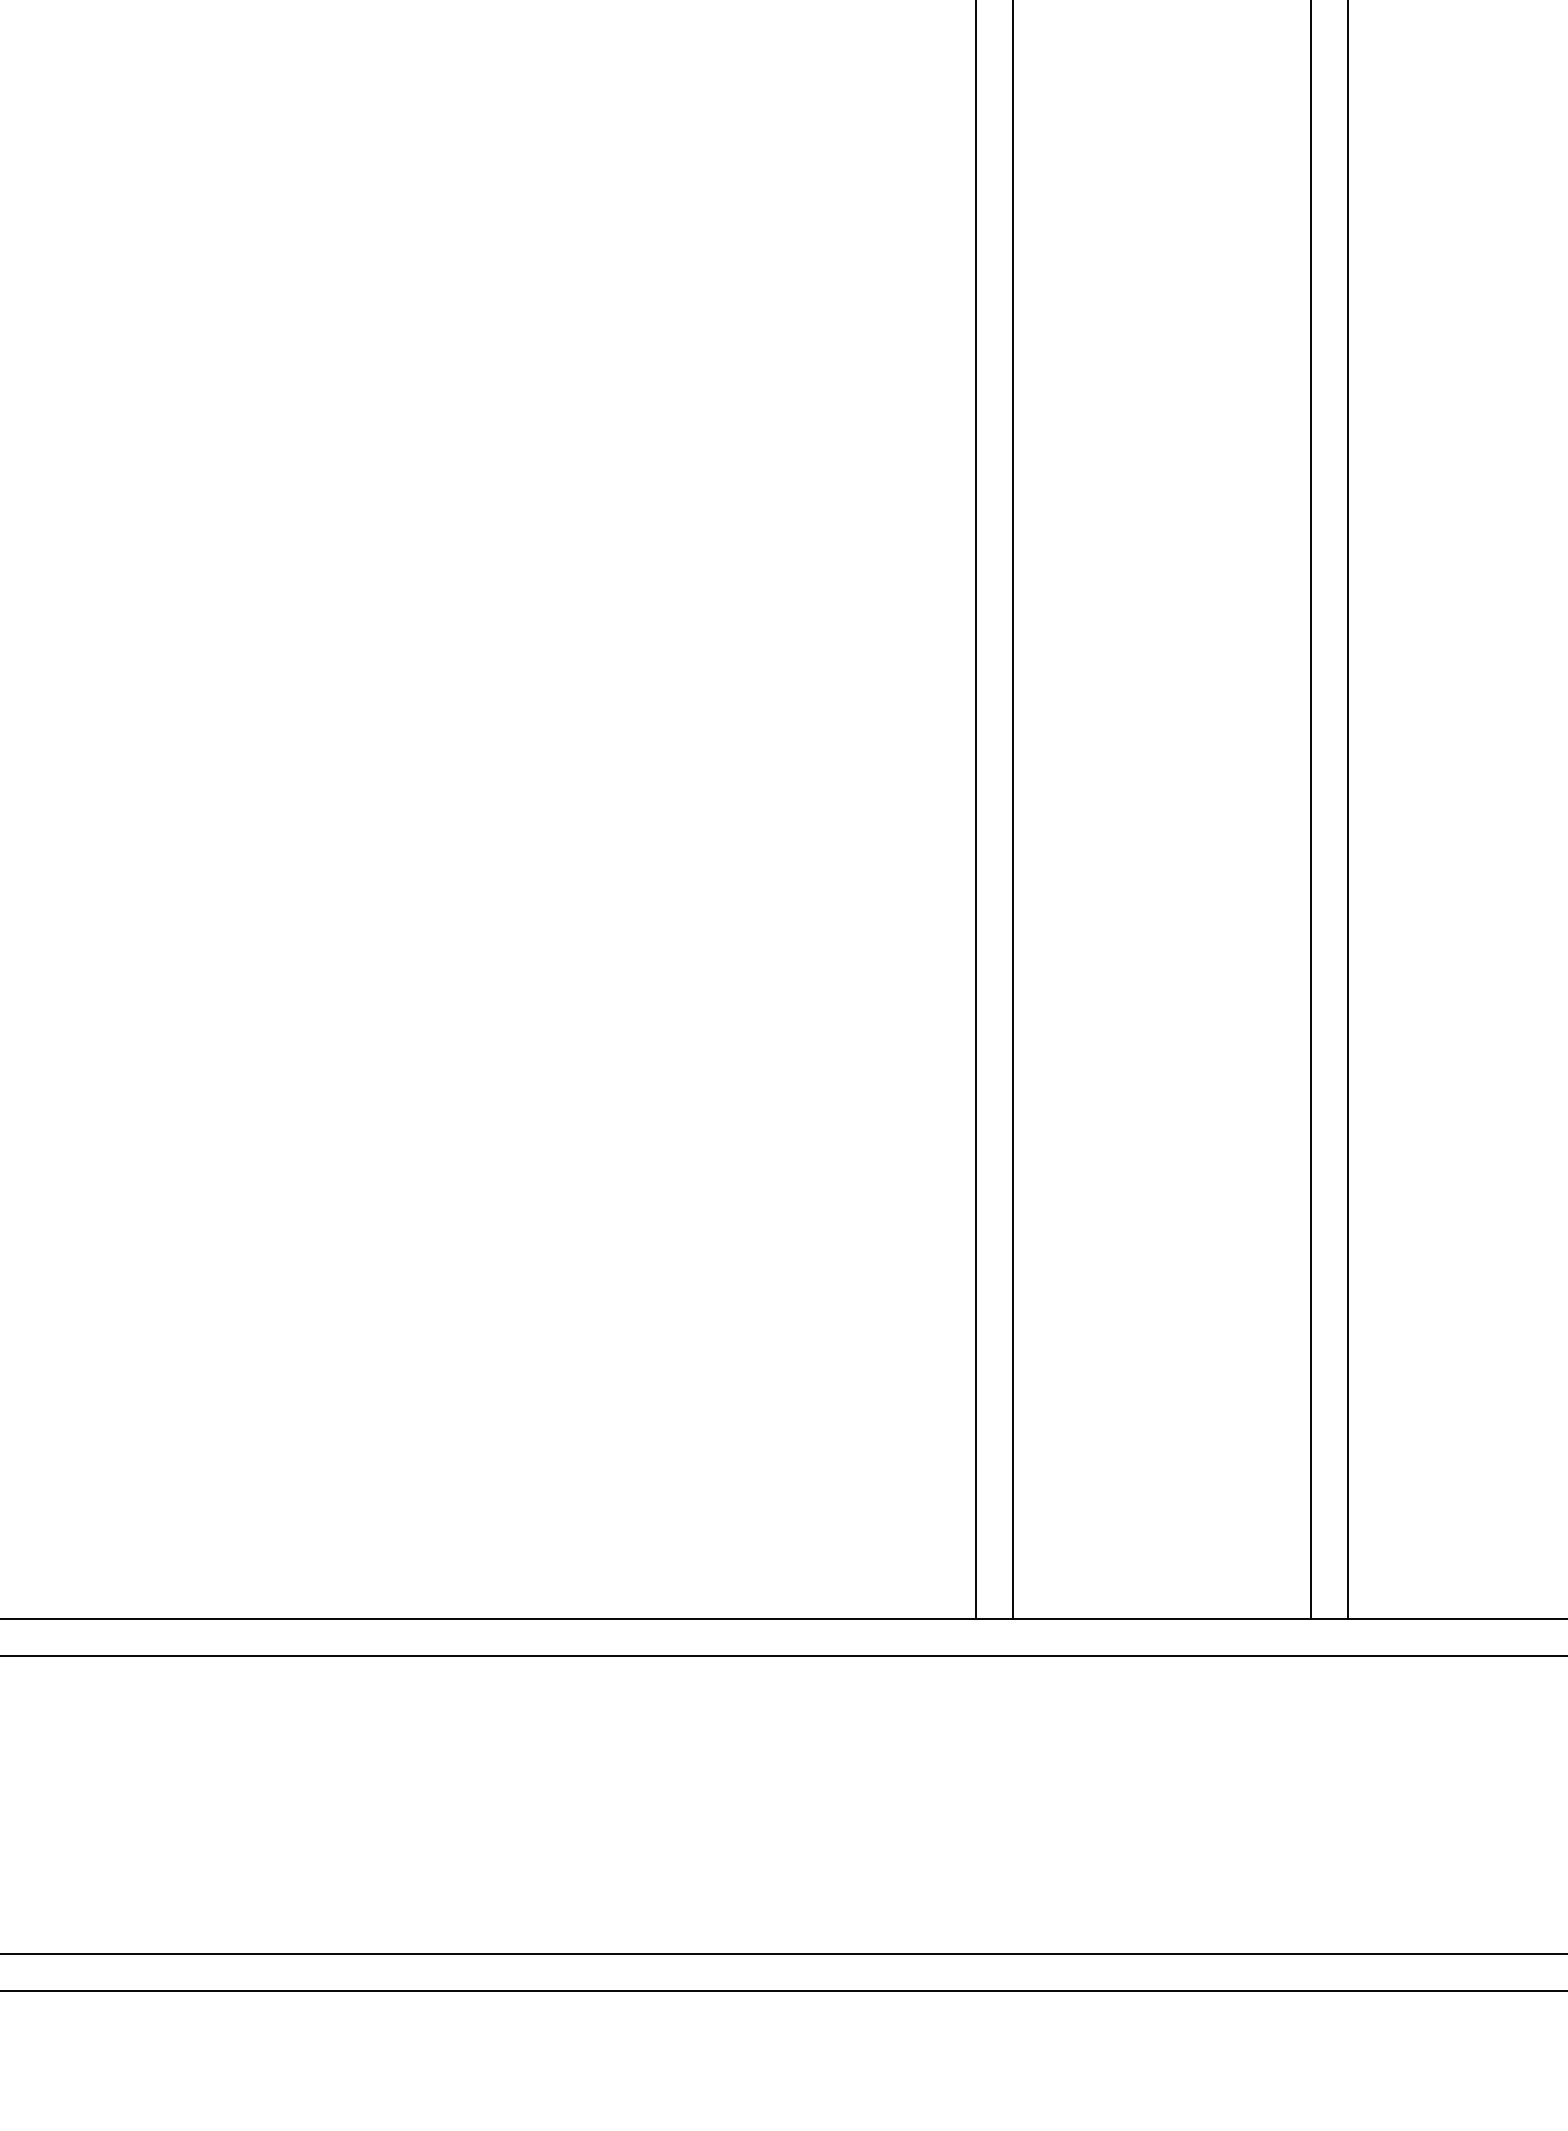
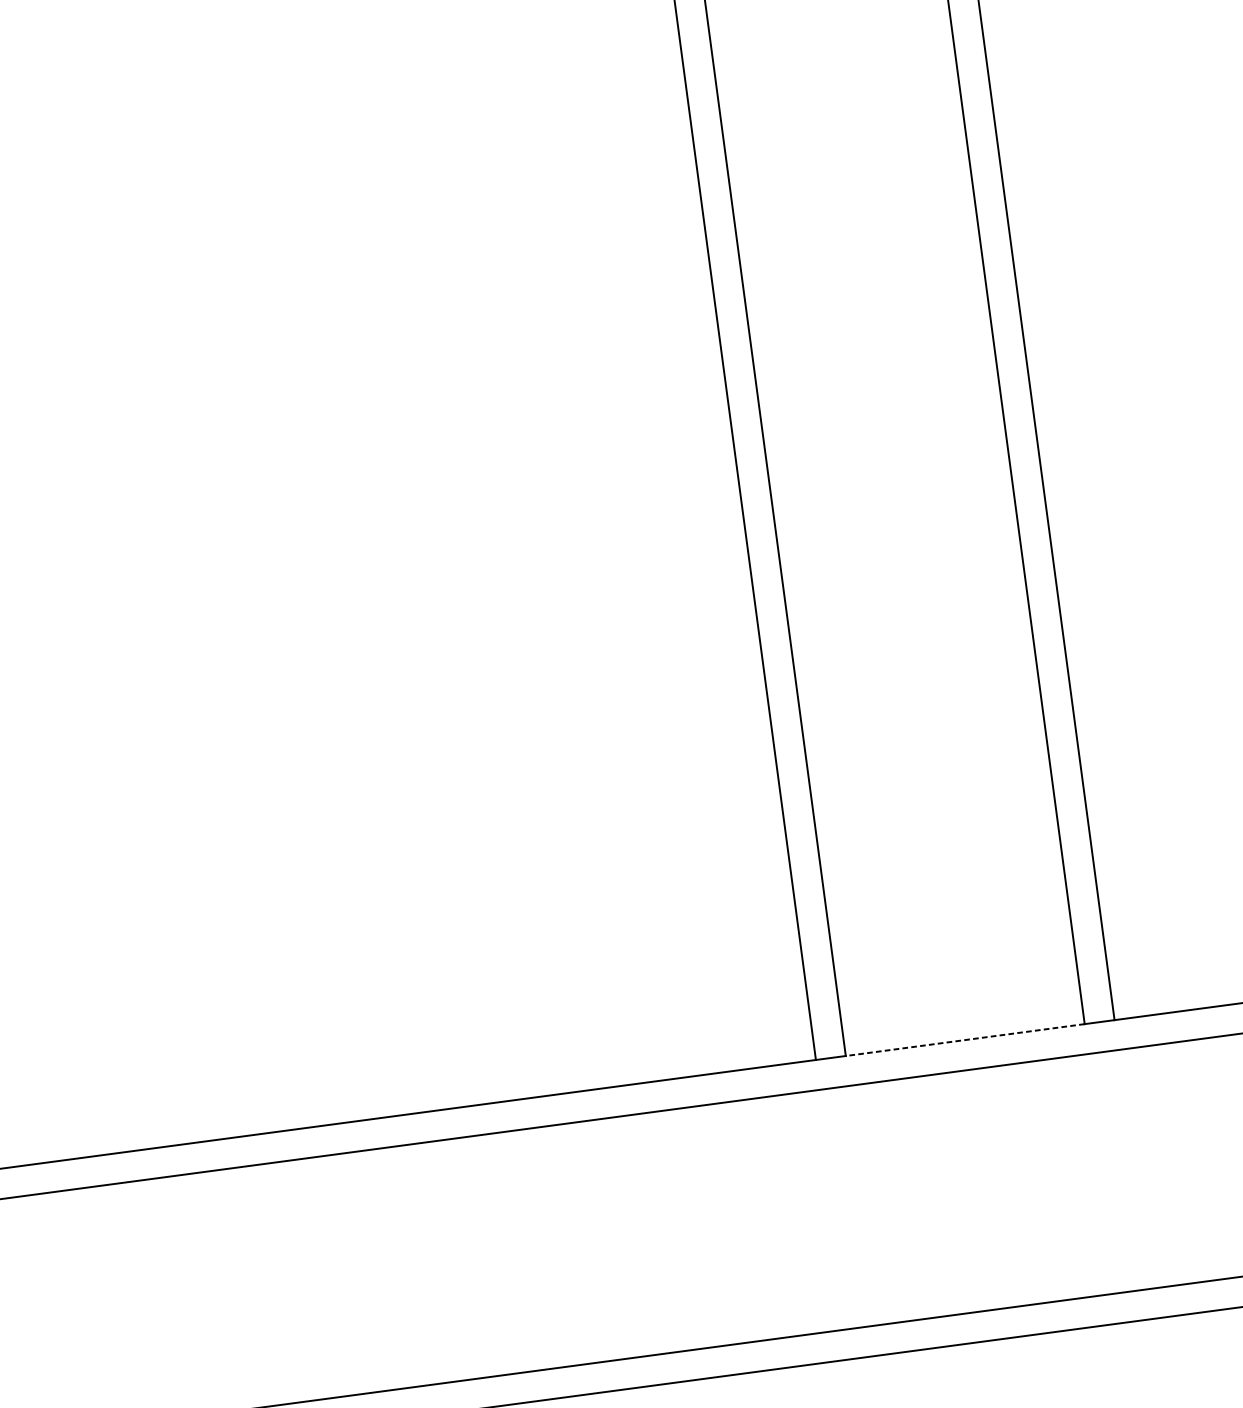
line: (1161, 1619) -> (964, 1040), solid -> dashed

